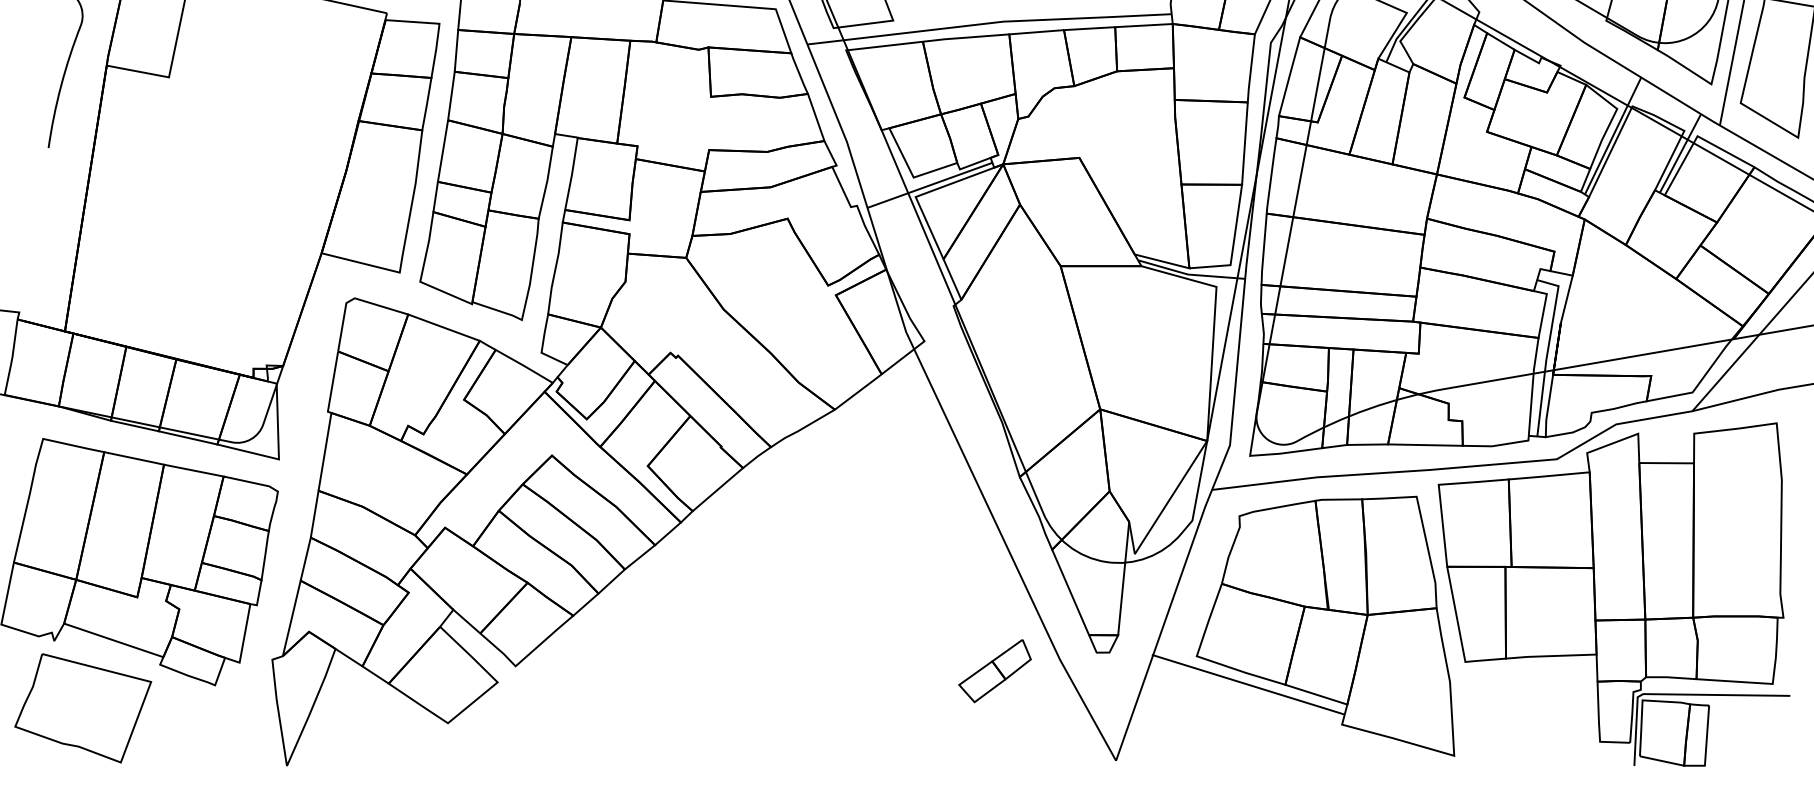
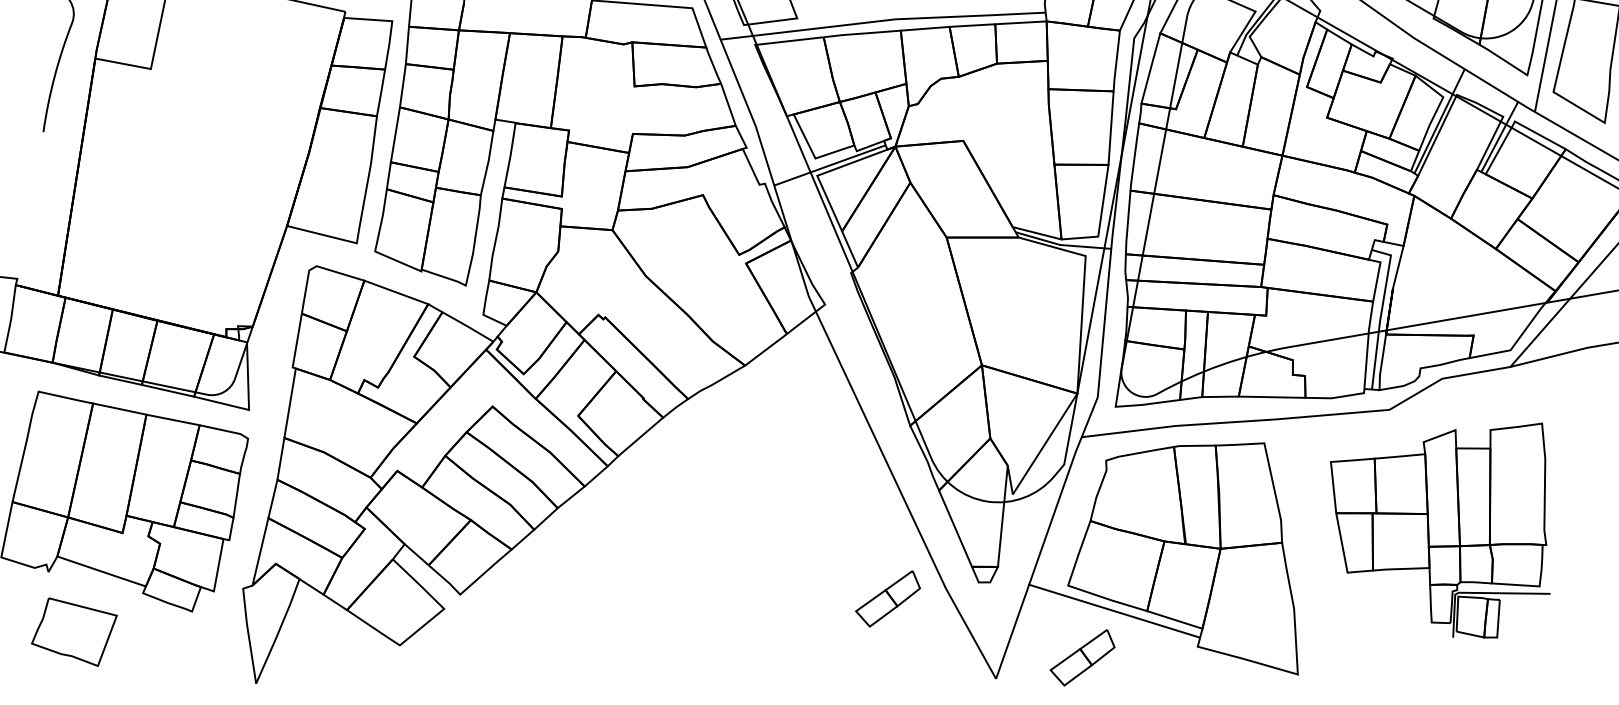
part: (1613, 594) -> (1439, 530), size x0.7
part: (83, 708) -> (74, 632), size x0.7
part: (1212, 737) -> (1082, 658), added

